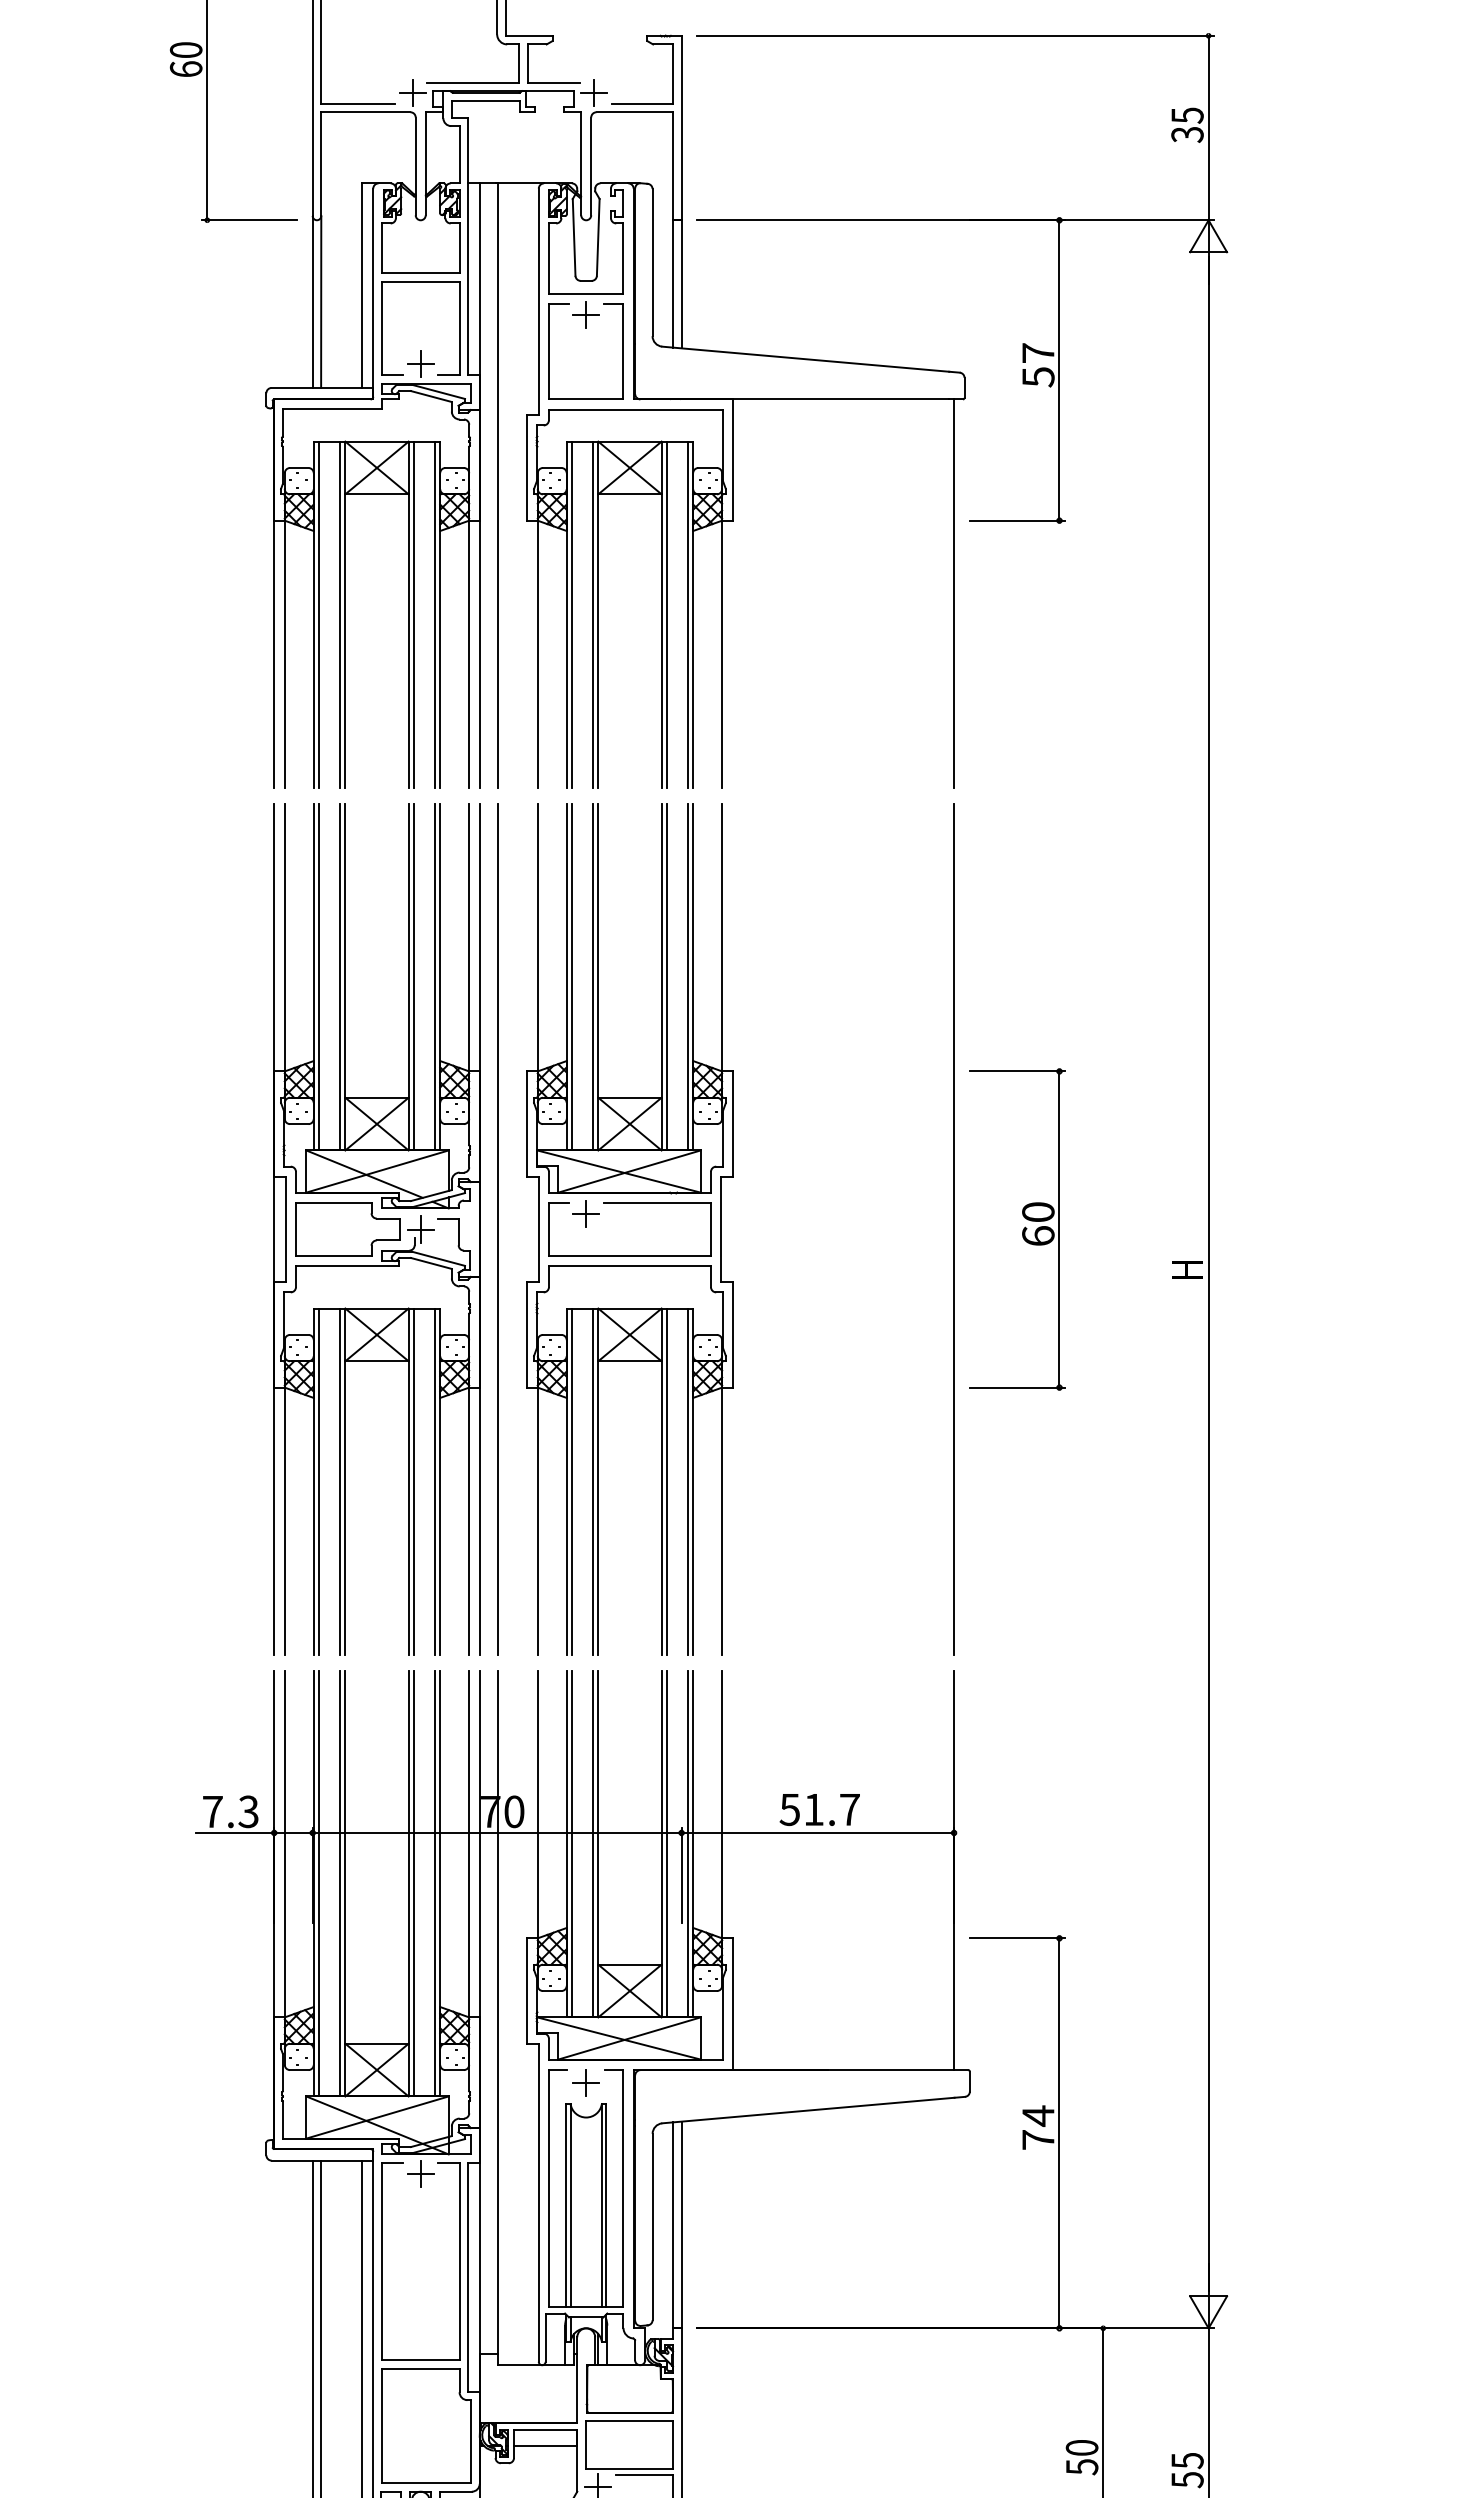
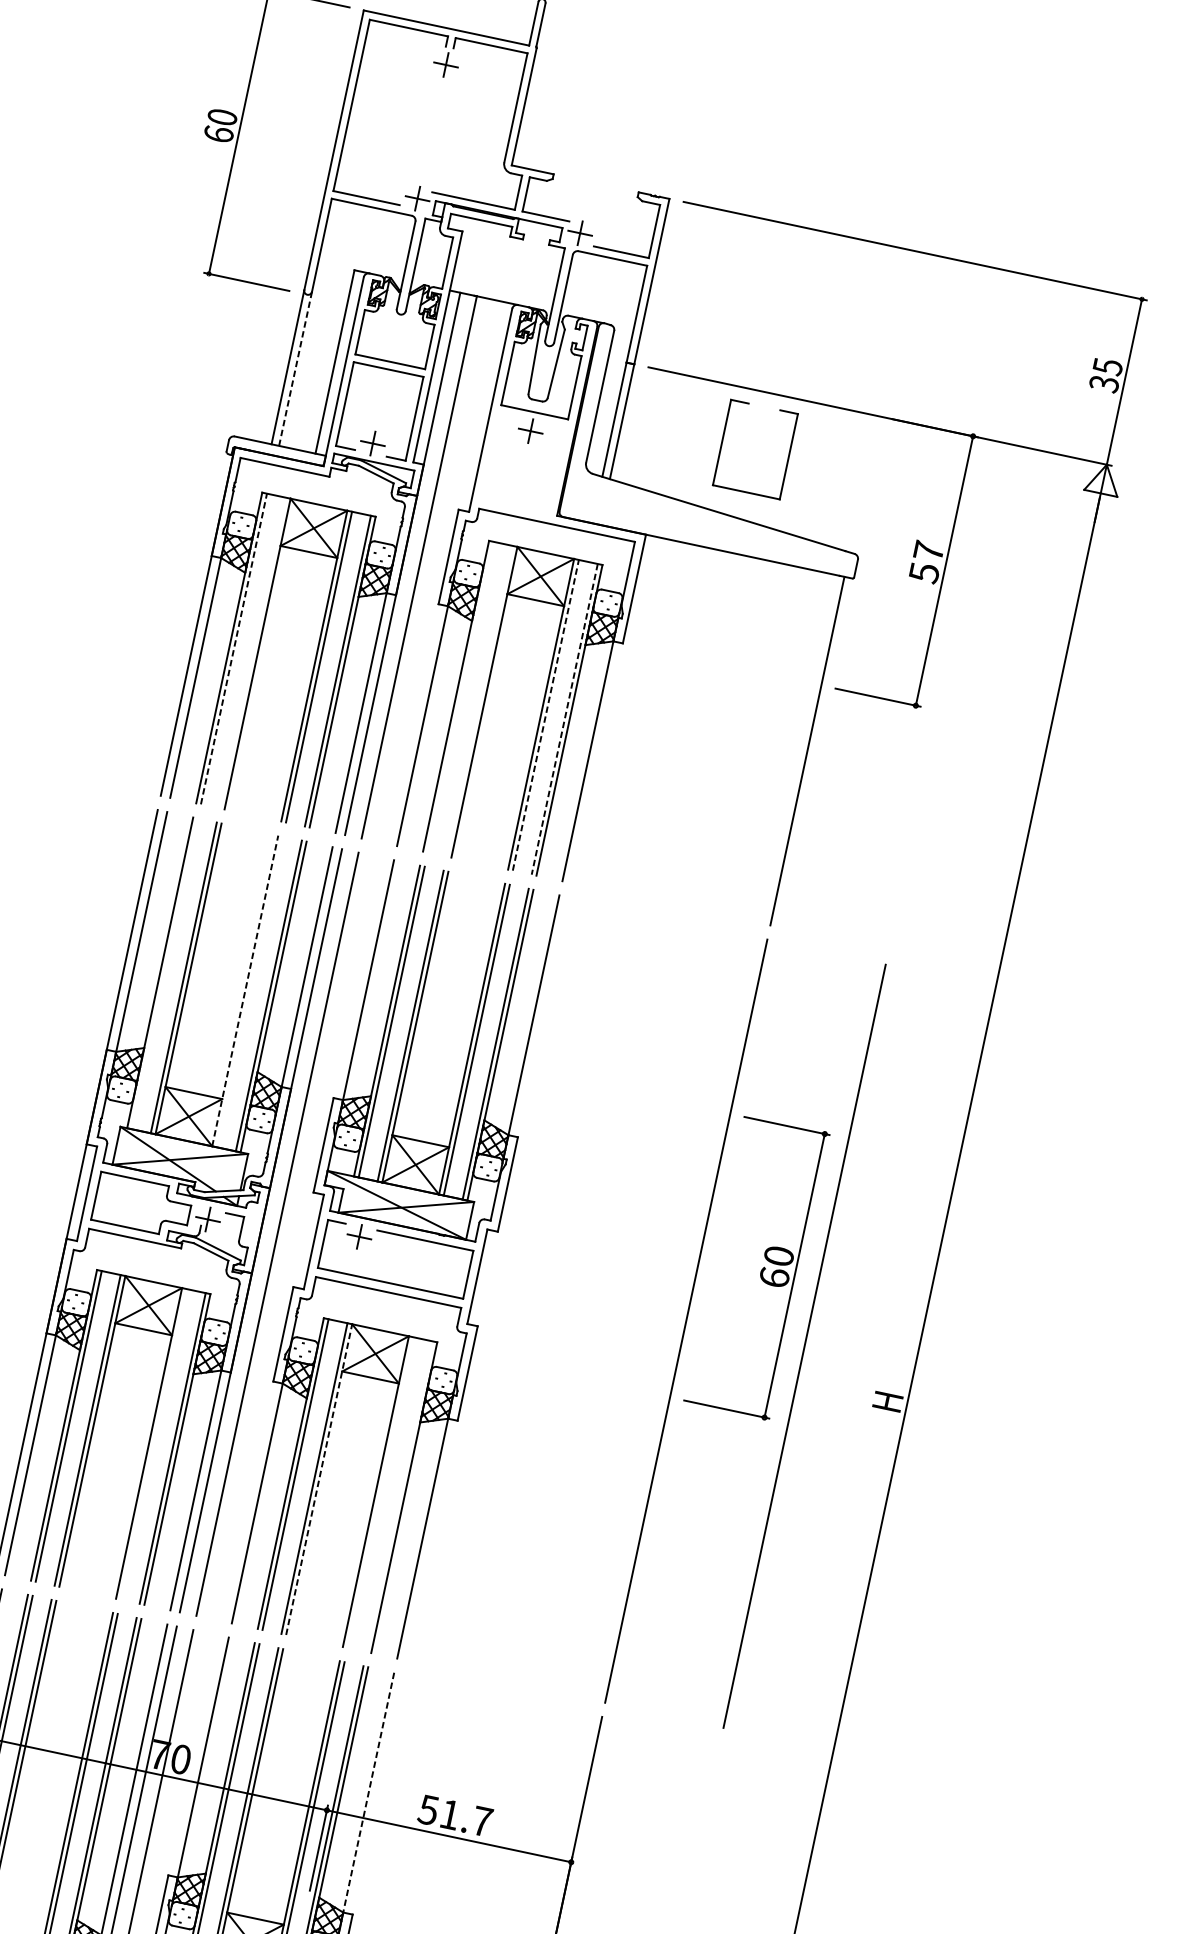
line: (321, 301) -> (295, 368), solid -> dashed
part: (549, 351) -> (722, 442), moved
line: (319, 614) -> (234, 648), solid -> dashed
line: (340, 614) -> (253, 652), removed
line: (572, 614) -> (461, 696), removed
line: (593, 614) -> (480, 700), removed
line: (666, 614) -> (545, 714), solid -> dashed
line: (687, 615) -> (564, 719), solid -> dashed
line: (319, 976) -> (165, 973), removed
line: (408, 976) -> (245, 990), solid -> dashed
line: (413, 976) -> (249, 991), removed
part: (1017, 1229) -> (757, 1267), moved
line: (1085, 1229) -> (804, 1346), added
line: (413, 1481) -> (153, 1444), removed
line: (598, 1481) -> (319, 1479), solid -> dashed
line: (666, 1481) -> (380, 1492), removed
line: (687, 1481) -> (399, 1496), removed
line: (722, 1806) -> (368, 1794), solid -> dashed

